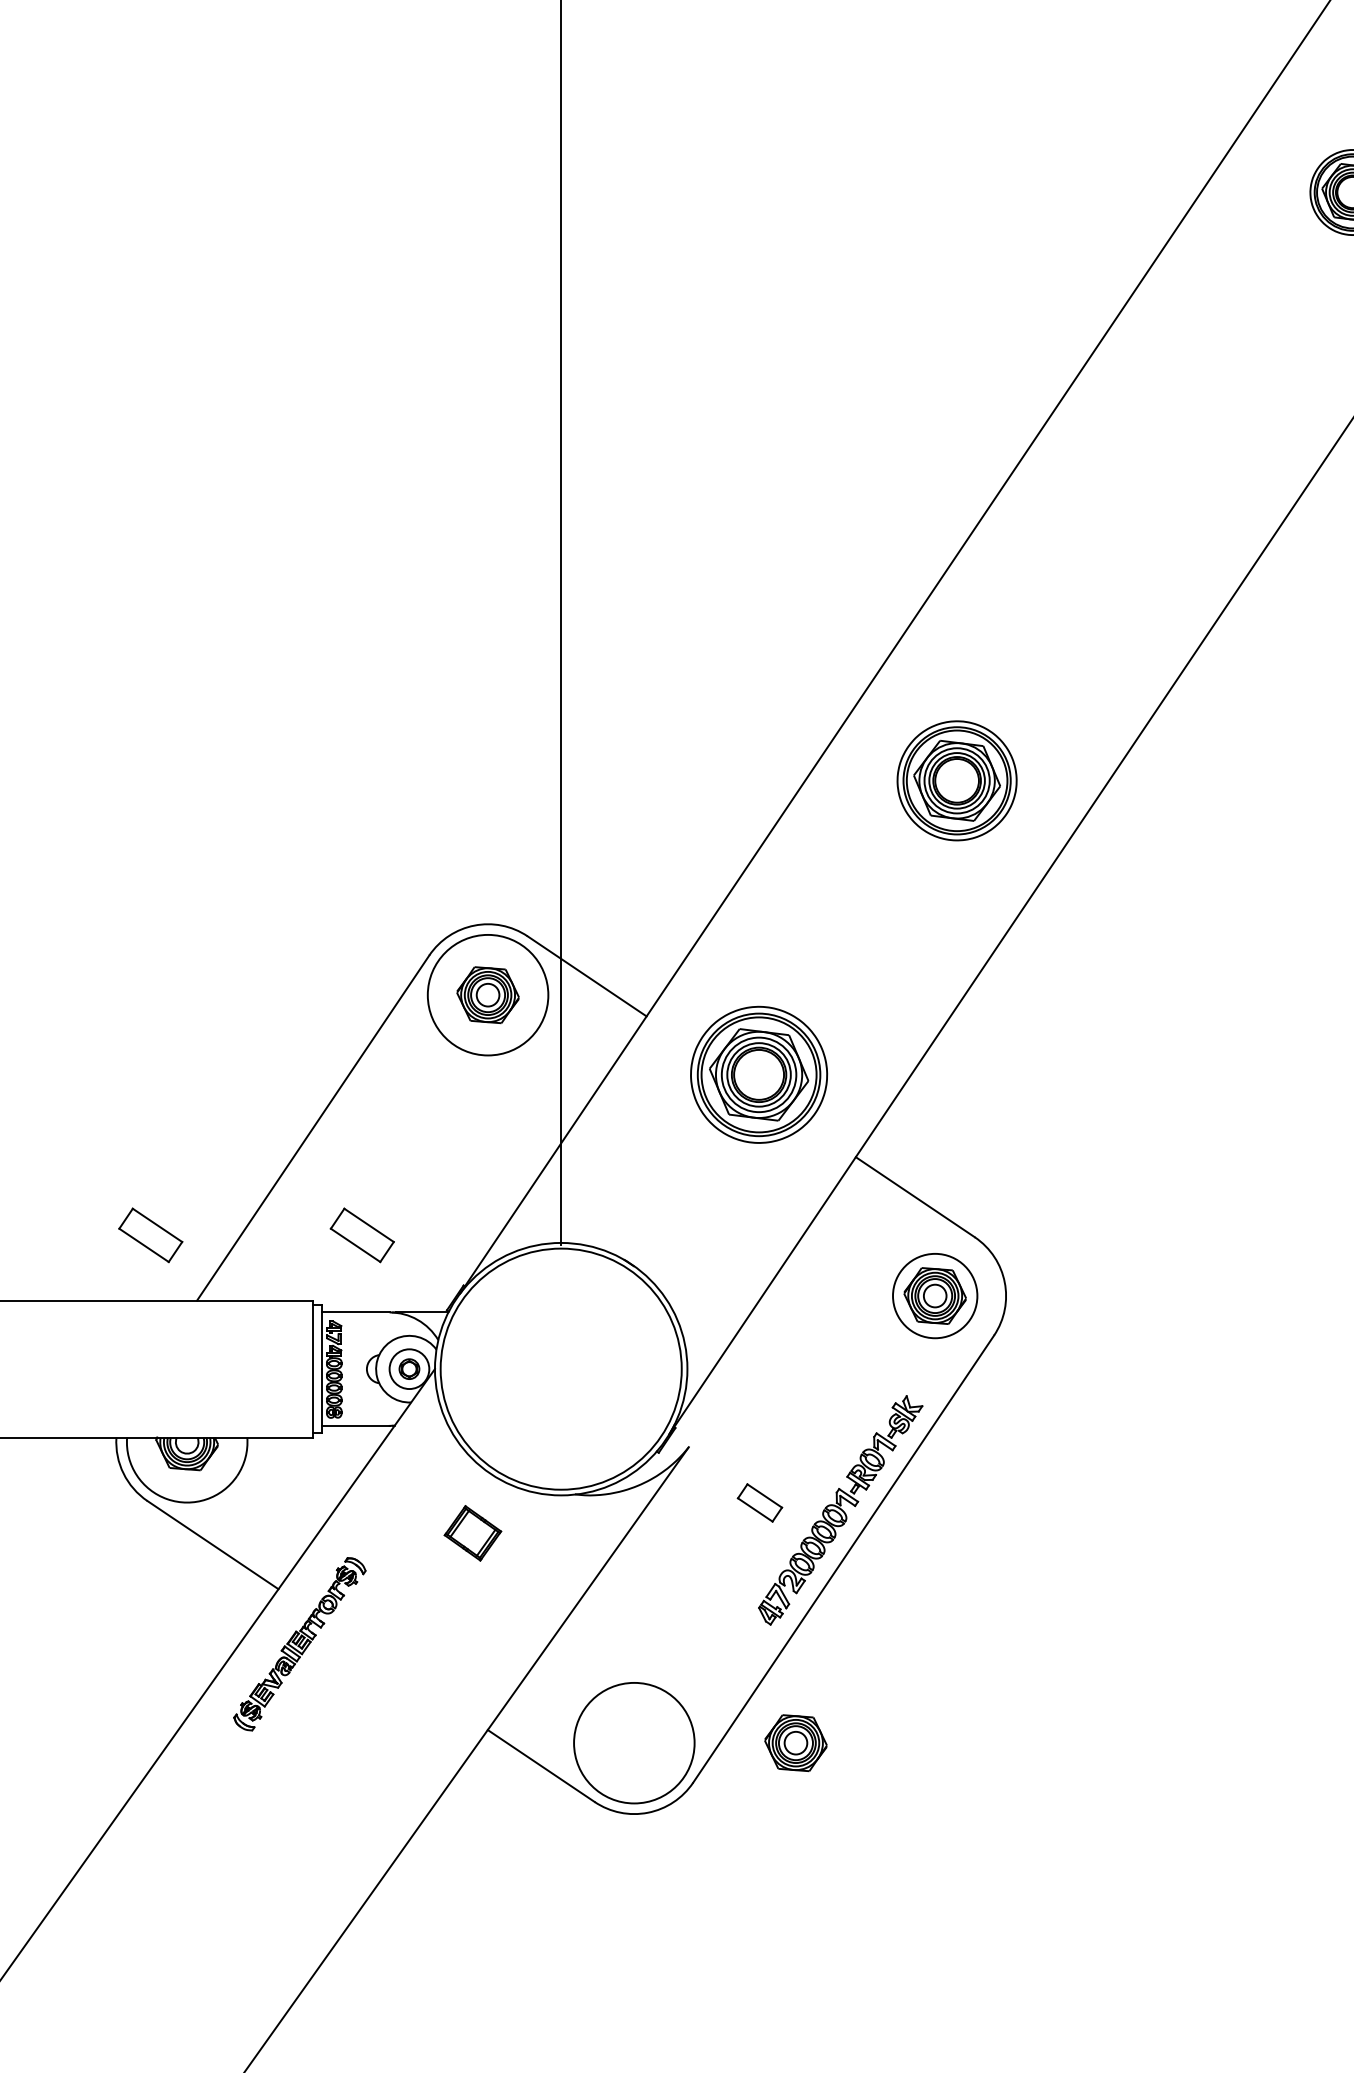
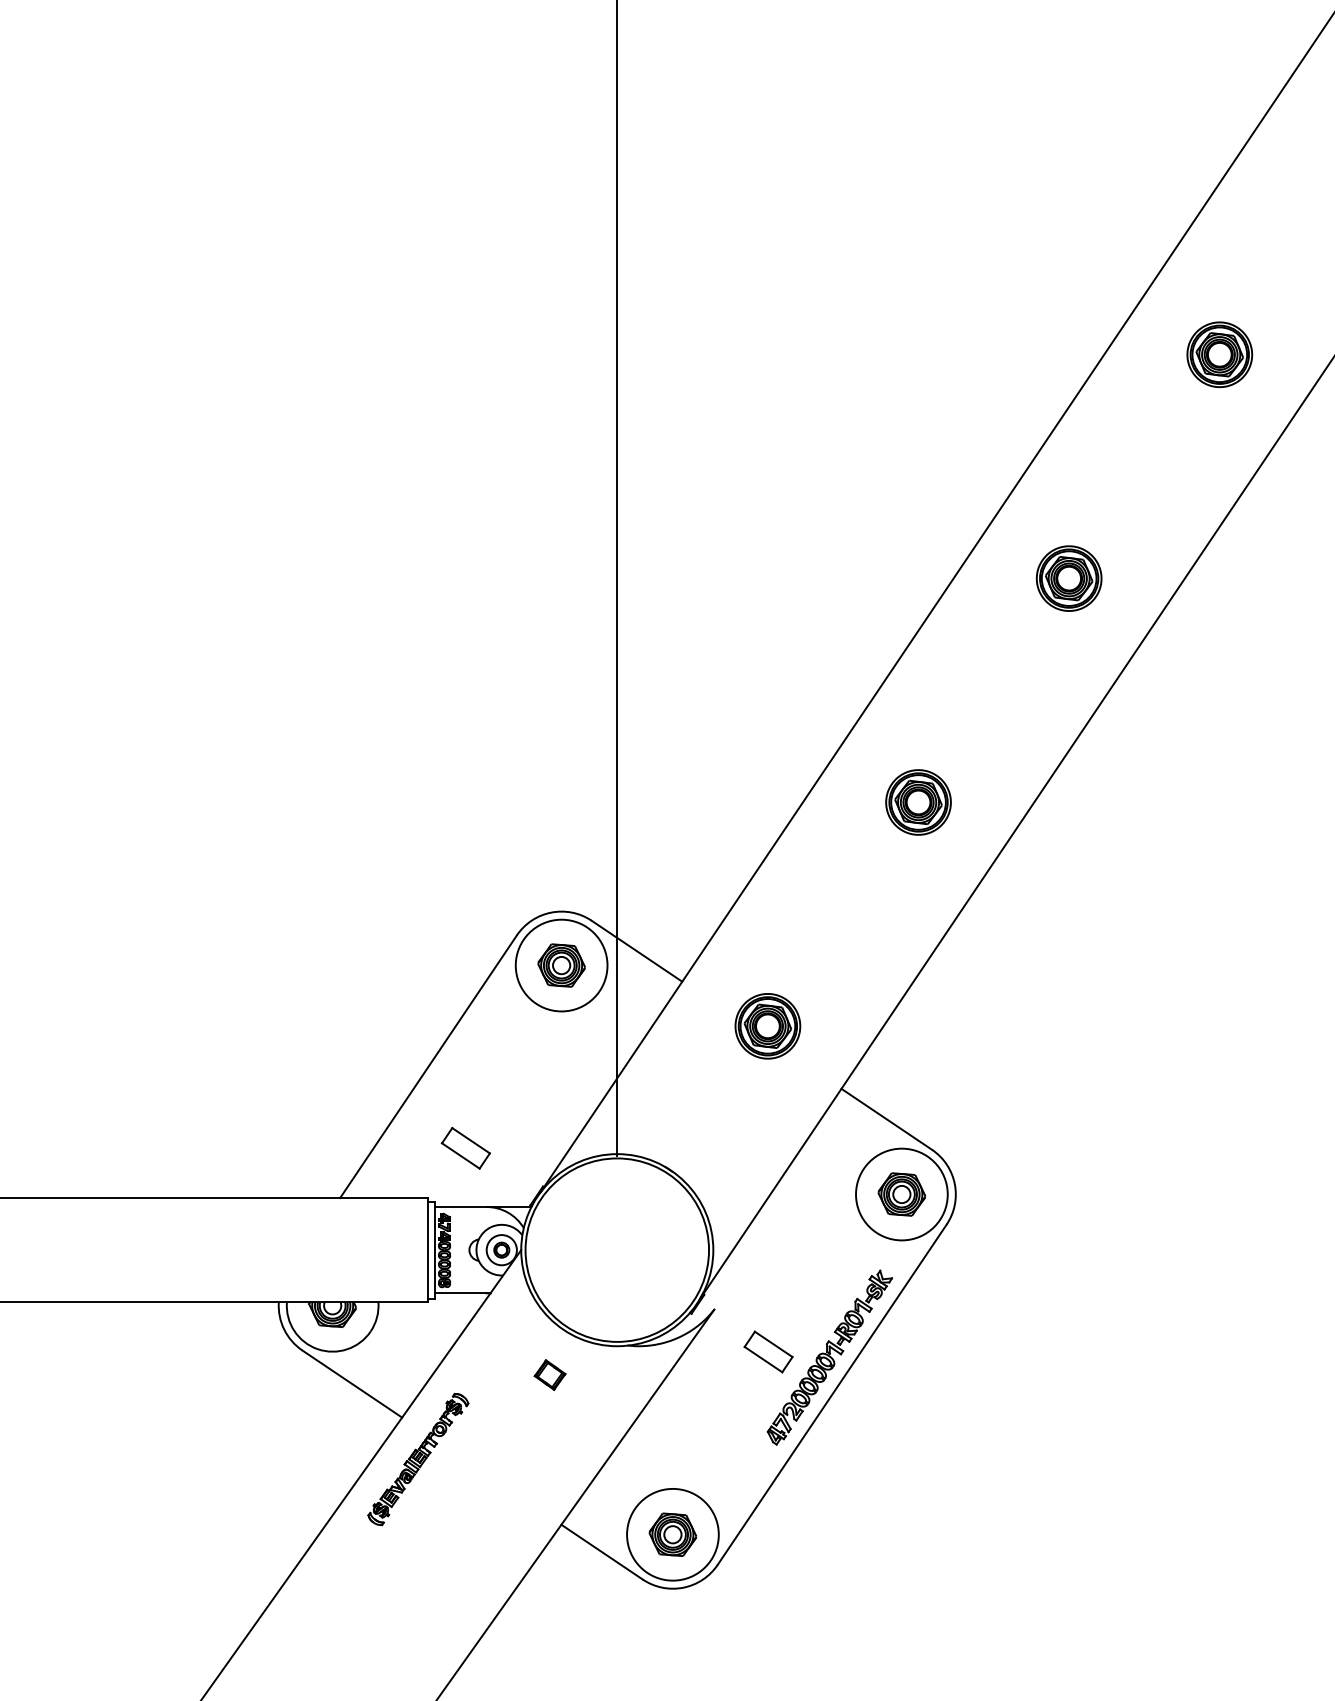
part: (1154, 486) -> (1068, 578), added
part: (957, 780) -> (918, 802), size x0.71
part: (758, 1075) -> (767, 1026), size x0.62
part: (150, 1235) -> (304, 1148), removed
circle: (934, 1296) -> (901, 1194), size x1.43
part: (759, 1502) -> (768, 1351), size x1.43
part: (472, 1532) -> (549, 1374), size x0.71
part: (795, 1742) -> (672, 1534), moved

